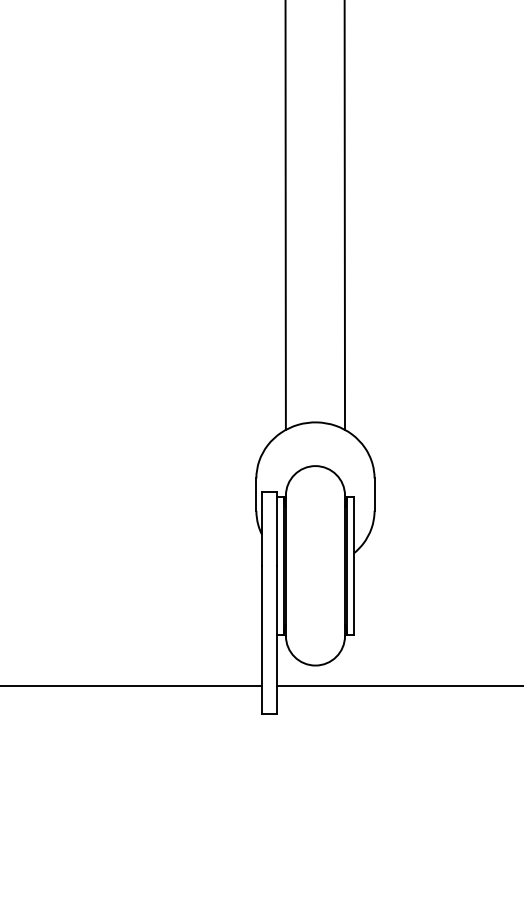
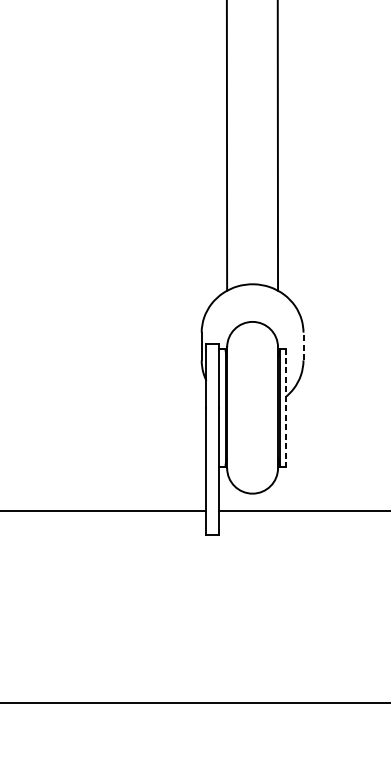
line: (374, 494) -> (303, 346), solid -> dashed
line: (354, 565) -> (286, 407), solid -> dashed

